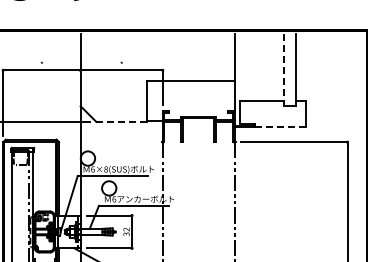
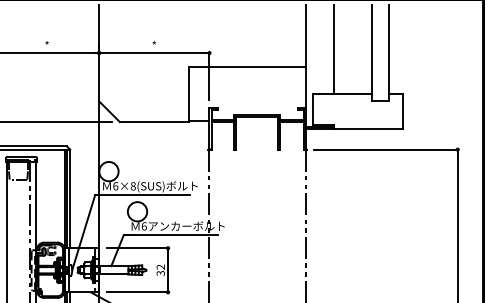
line: (255, 67) -> (334, 49), added
line: (283, 70) -> (371, 53), dashed -> solid
line: (121, 121) -> (154, 121), dashed -> solid
line: (280, 126) -> (367, 128), dashed -> solid

